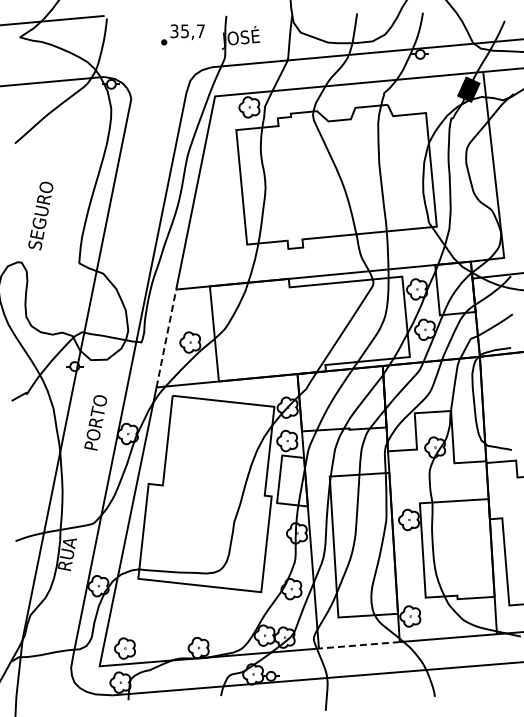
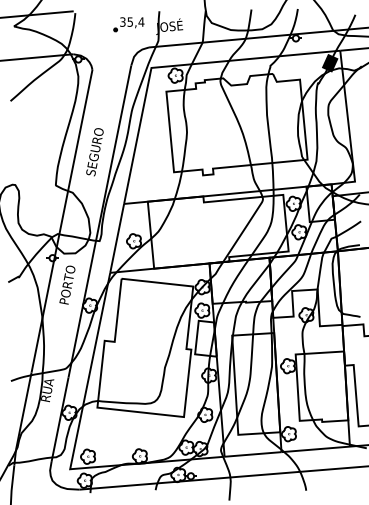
text: (200, 30) -> (141, 21), 35,7 -> 35,4
text: (40, 215) -> (94, 151), moved
line: (166, 338) -> (117, 238), dashed -> solid
text: (95, 422) -> (67, 284), moved
line: (359, 645) -> (253, 454), dashed -> solid

